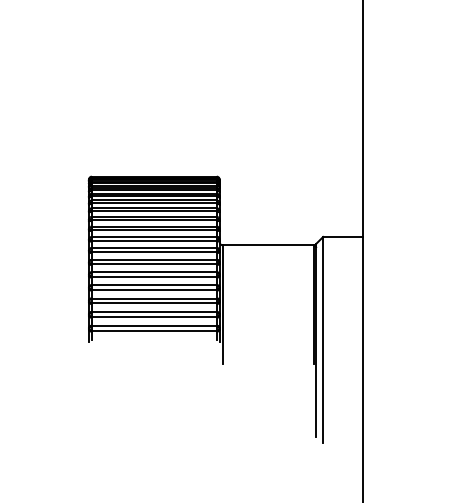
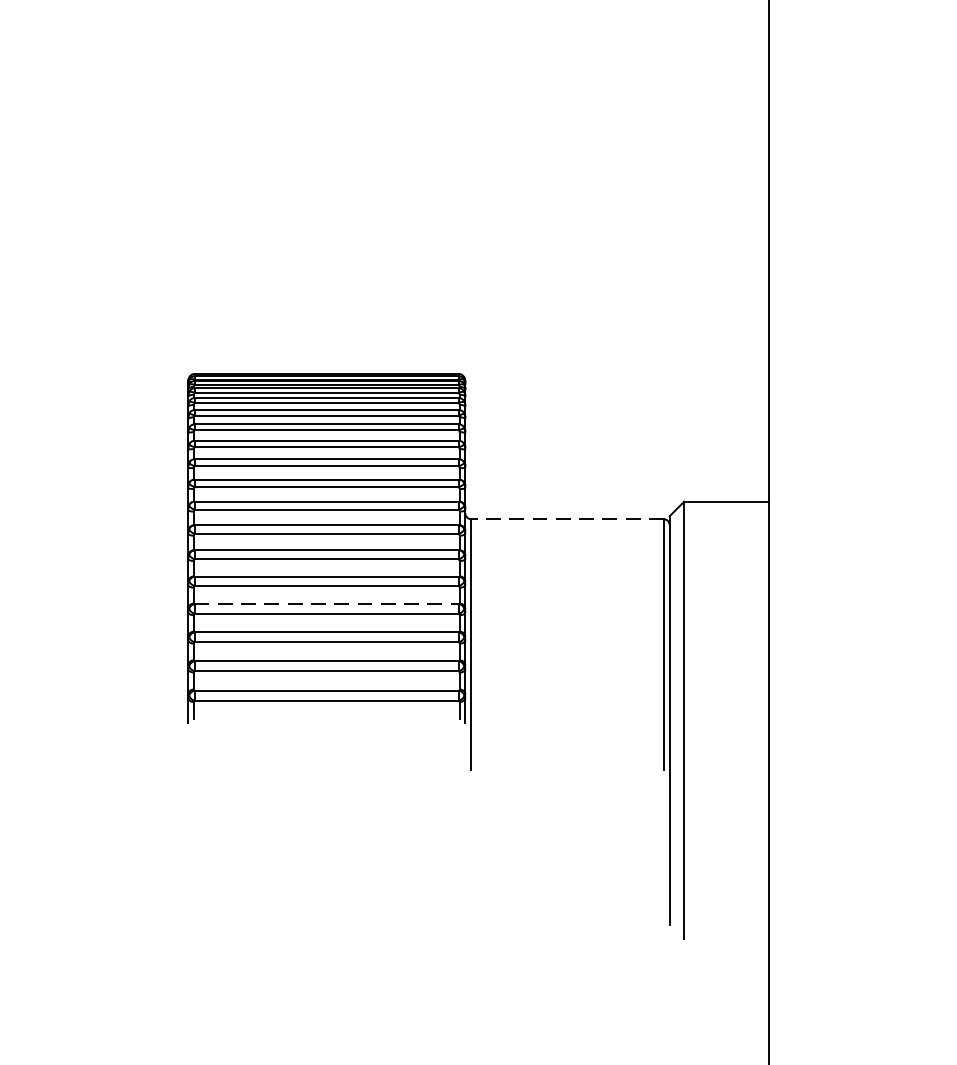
line: (267, 245) -> (566, 519), solid -> dashed
line: (154, 285) -> (327, 604), solid -> dashed

